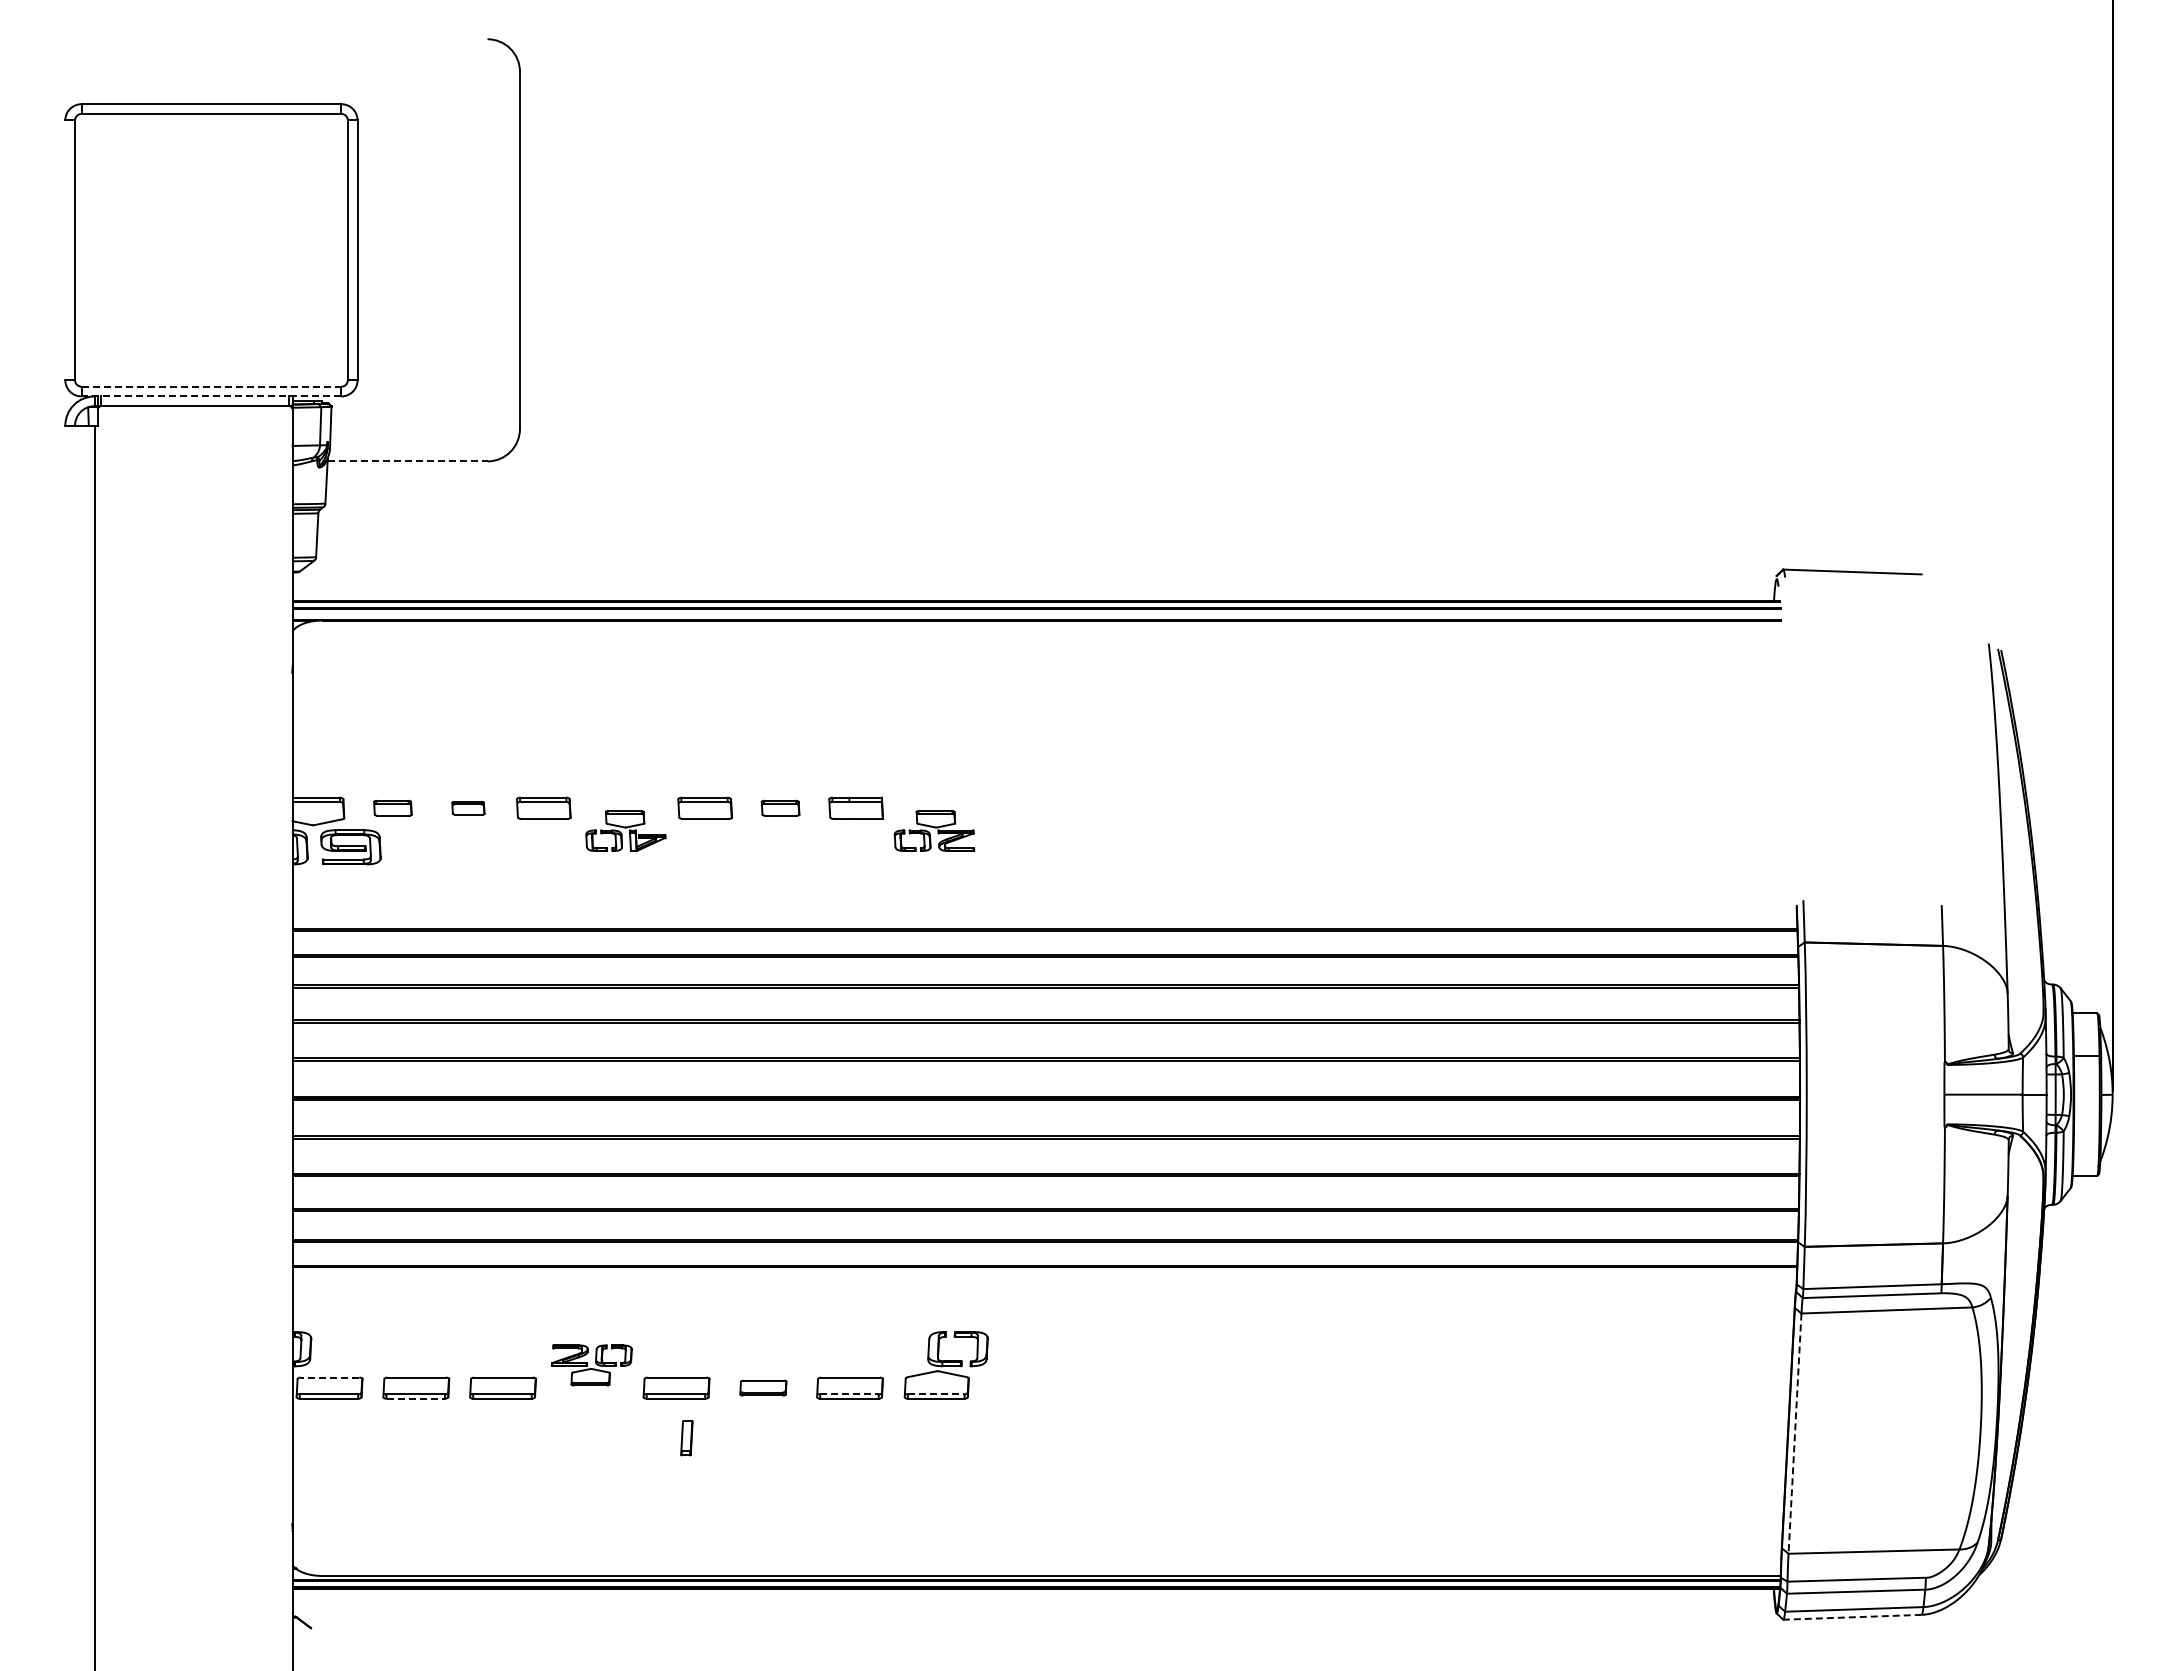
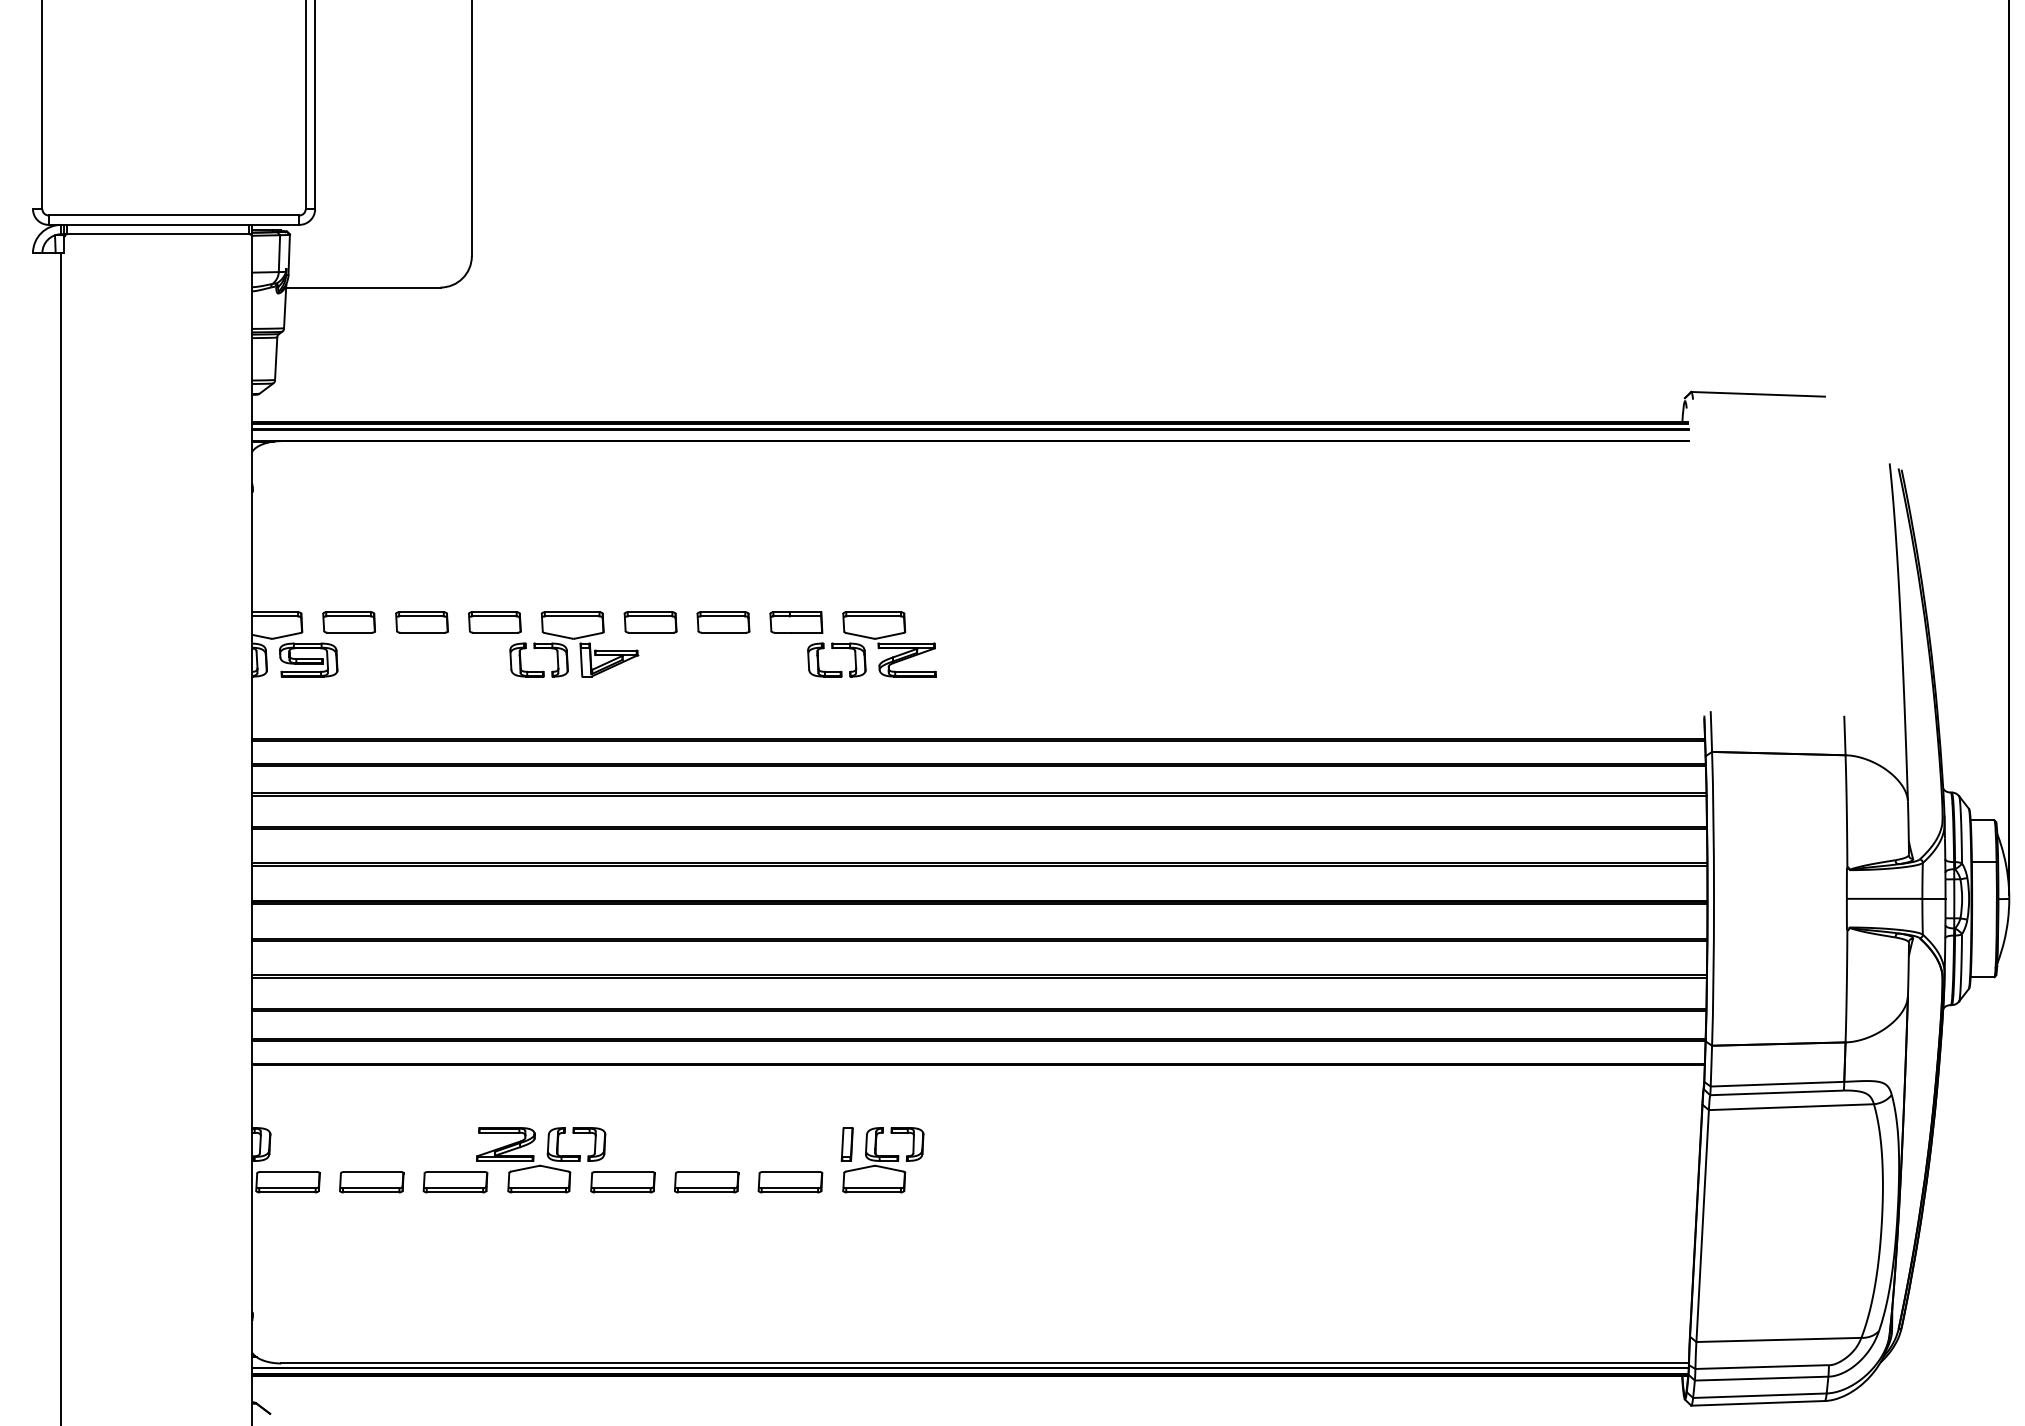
line: (211, 386) -> (174, 215), dashed -> solid
line: (211, 396) -> (174, 224), dashed -> solid
line: (407, 461) -> (363, 287), dashed -> solid
part: (392, 807) -> (348, 621), size x1.43
part: (468, 807) -> (422, 621), size x1.67
part: (780, 807) -> (723, 621), size x1.43
part: (625, 830) -> (573, 643), size x1.67
part: (934, 830) -> (872, 643), size x1.67
part: (591, 1365) -> (540, 1160), size x1.67
line: (329, 1377) -> (287, 1171), dashed -> solid
part: (763, 1387) -> (706, 1181), size x1.43
line: (849, 1394) -> (789, 1188), dashed -> solid
line: (936, 1394) -> (873, 1188), dashed -> solid
line: (416, 1398) -> (371, 1192), dashed -> solid
line: (1794, 1434) -> (1702, 1226), dashed -> solid
part: (686, 1438) -> (846, 1144), moved
line: (1852, 1617) -> (1758, 1403), dashed -> solid

